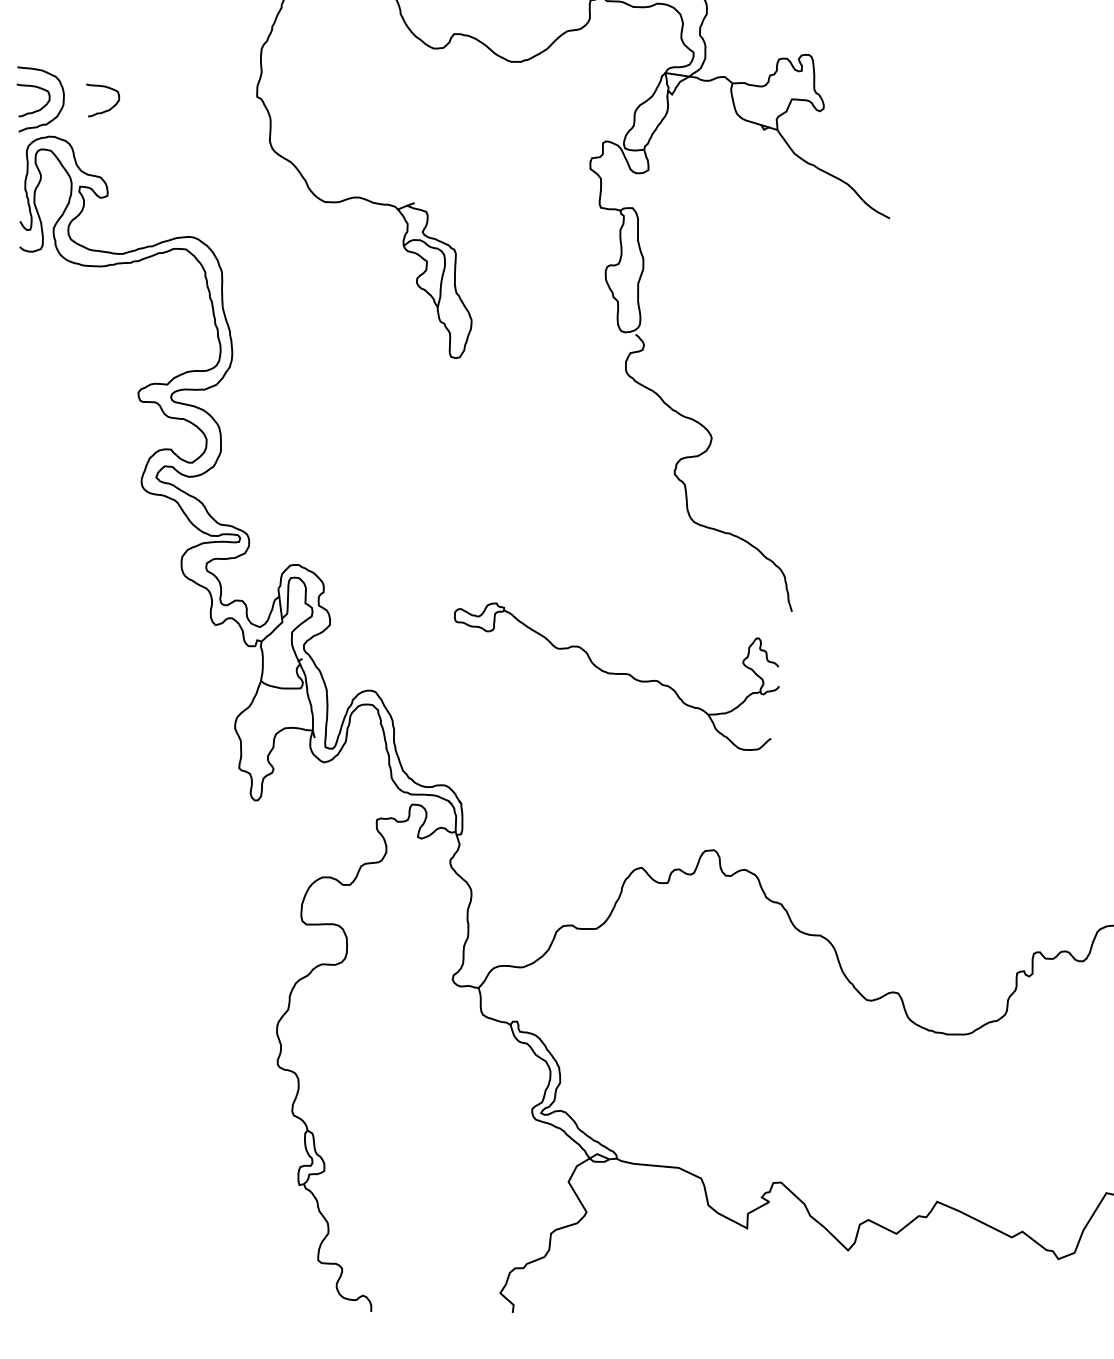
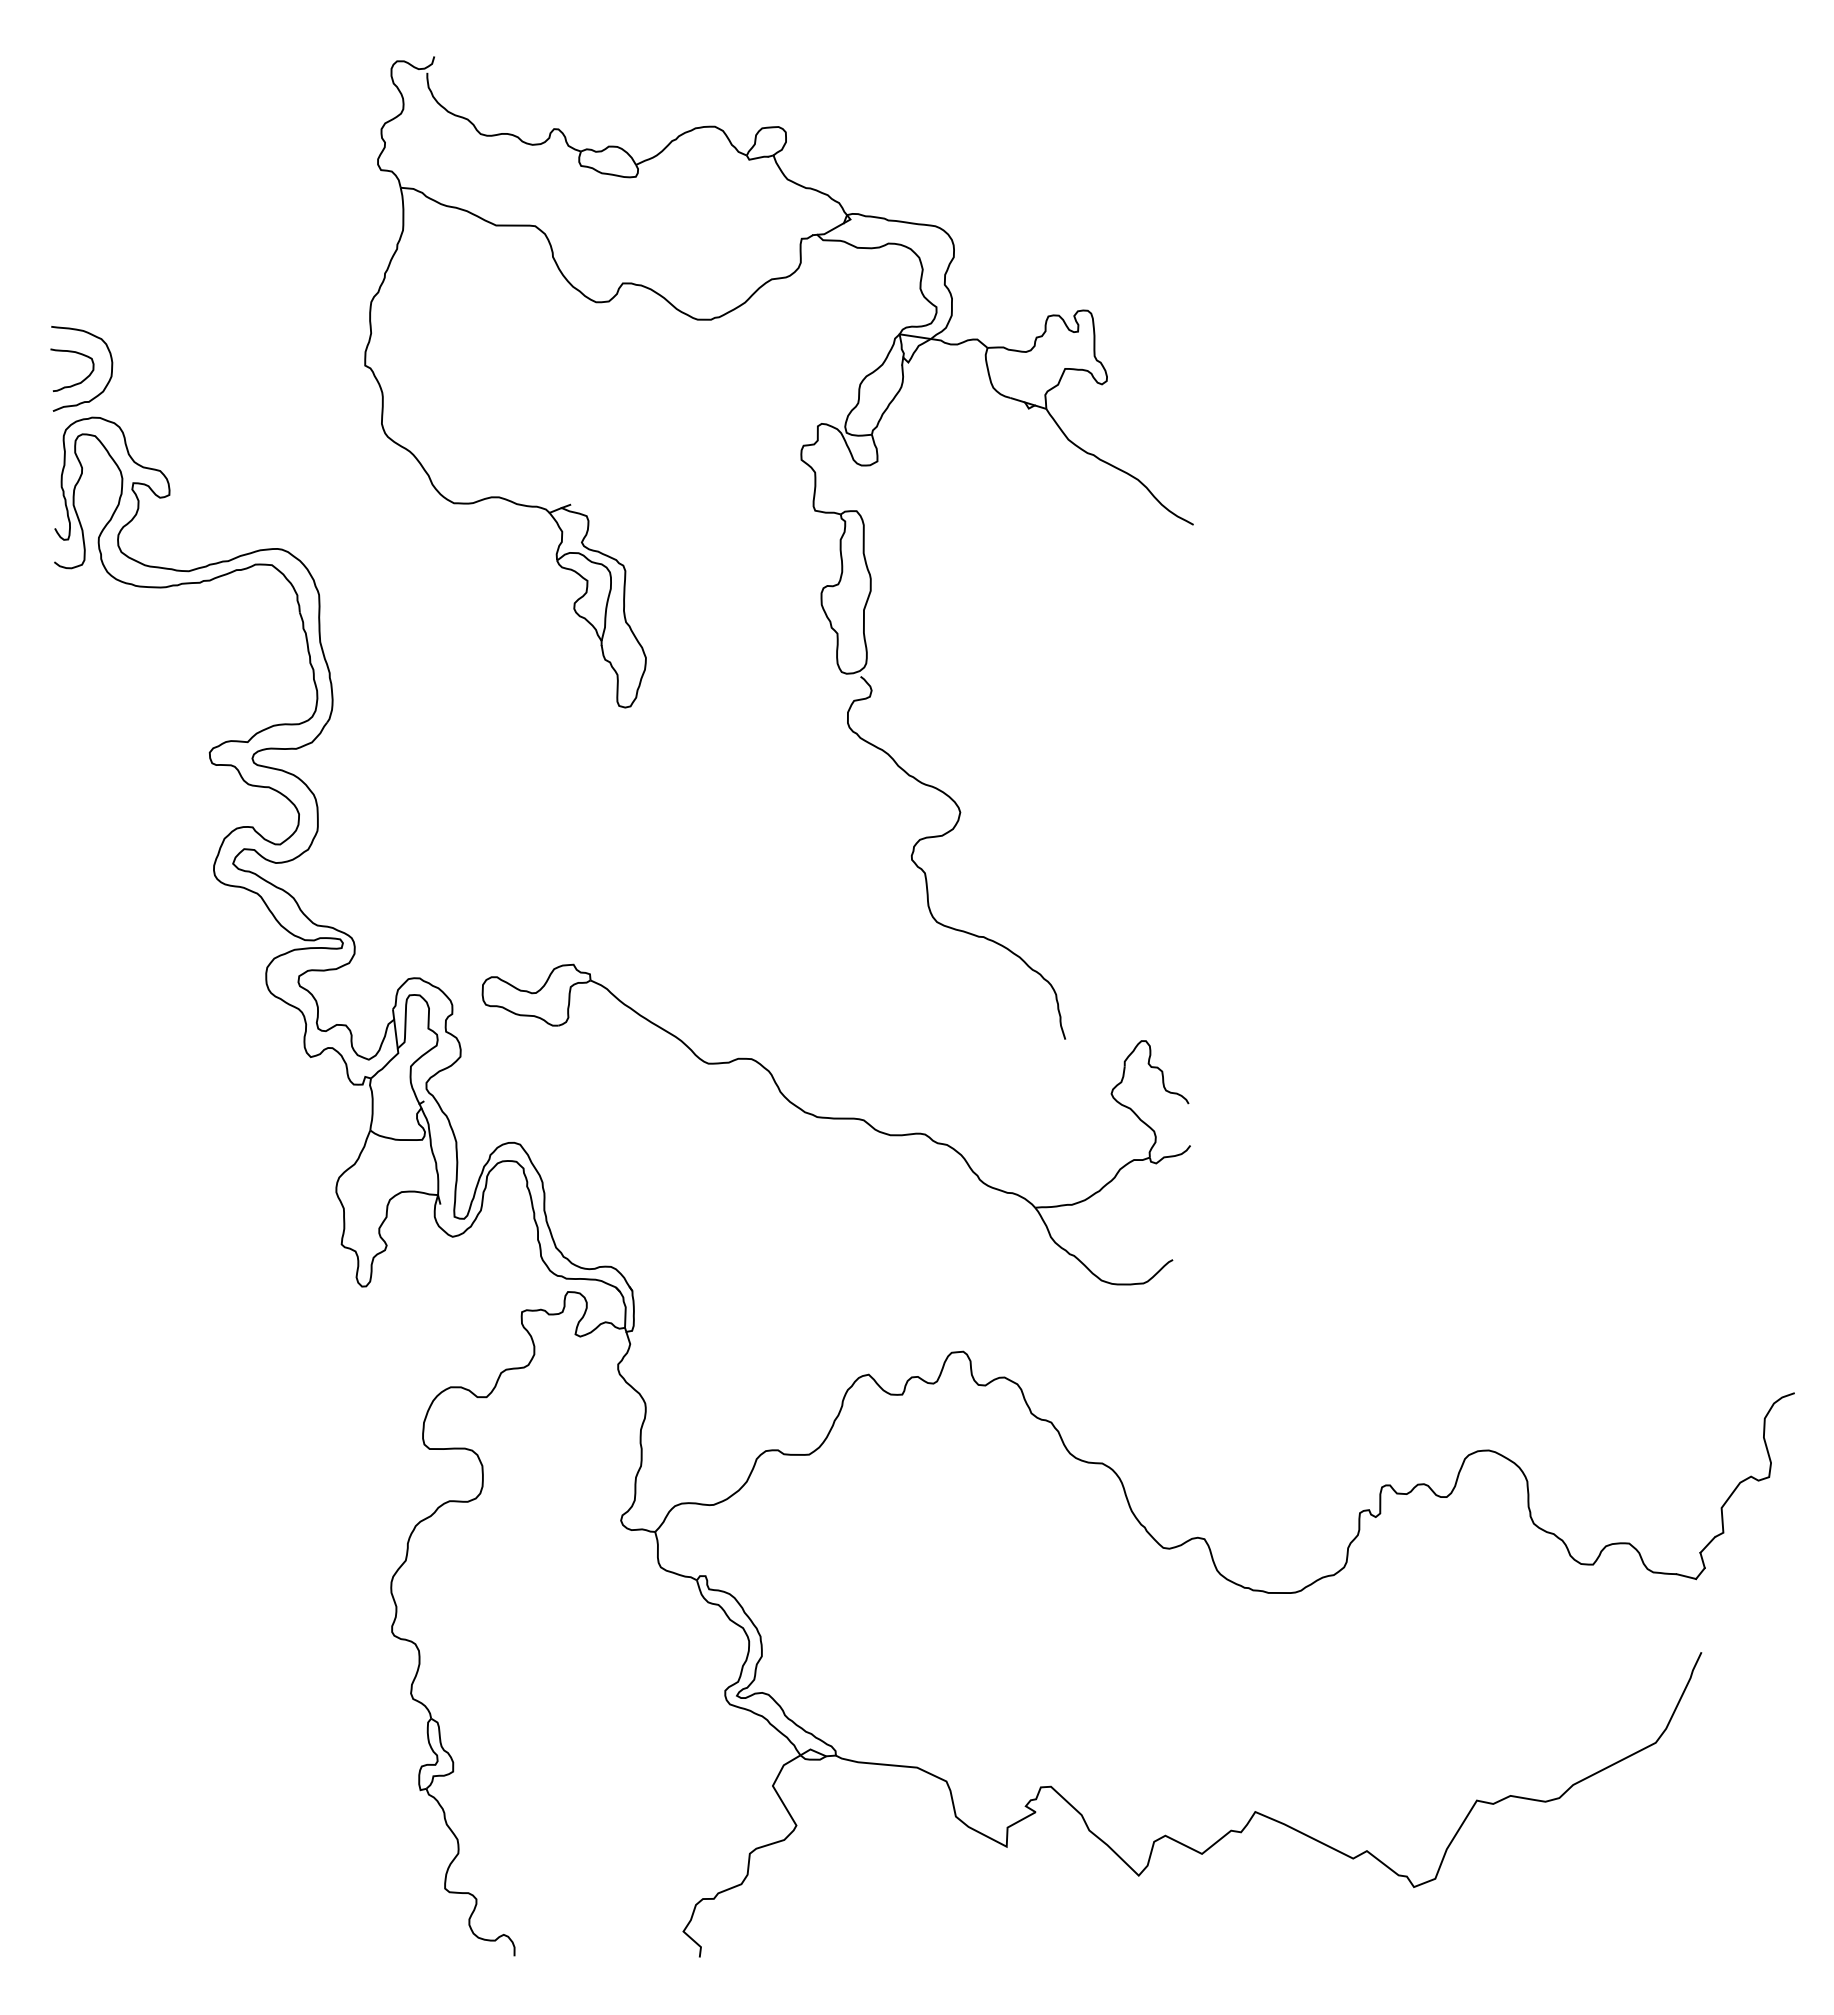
curve: (107, 109) -> (169, 382), removed
part: (616, 676) -> (835, 1124), size x1.67

